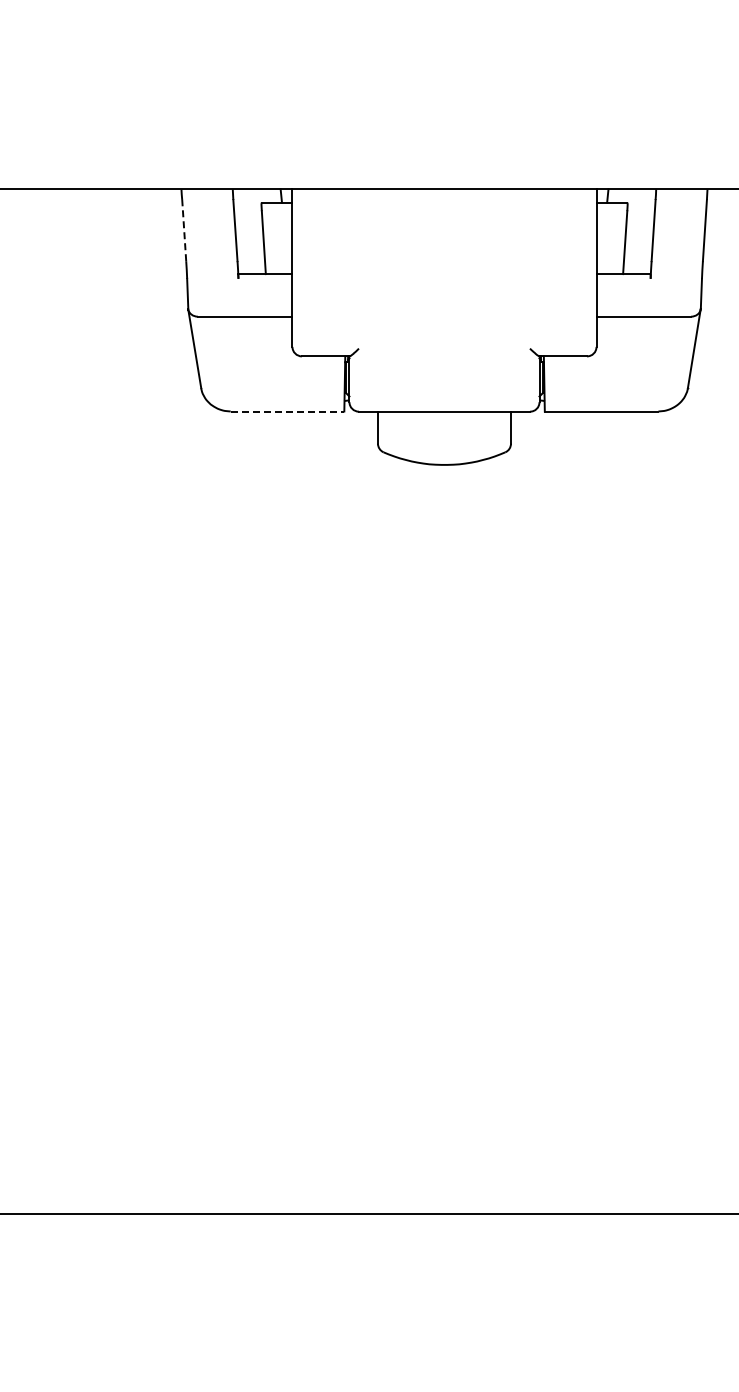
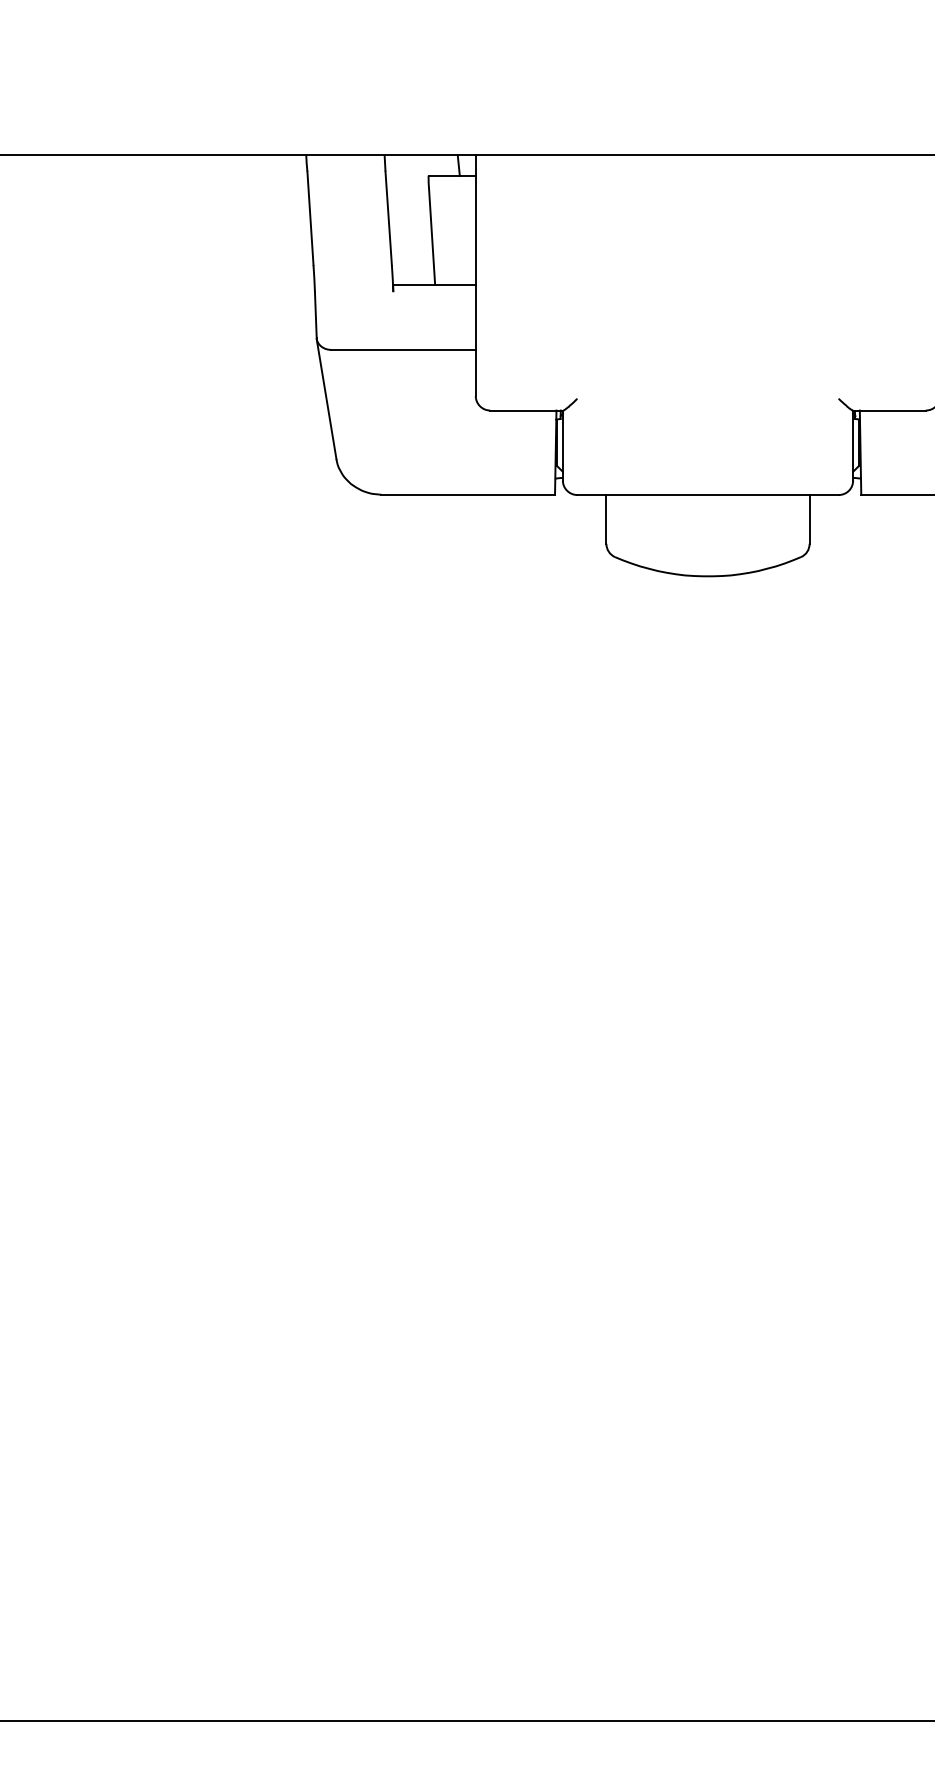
line: (184, 230) -> (310, 218), dashed -> solid
line: (287, 411) -> (468, 494), dashed -> solid

